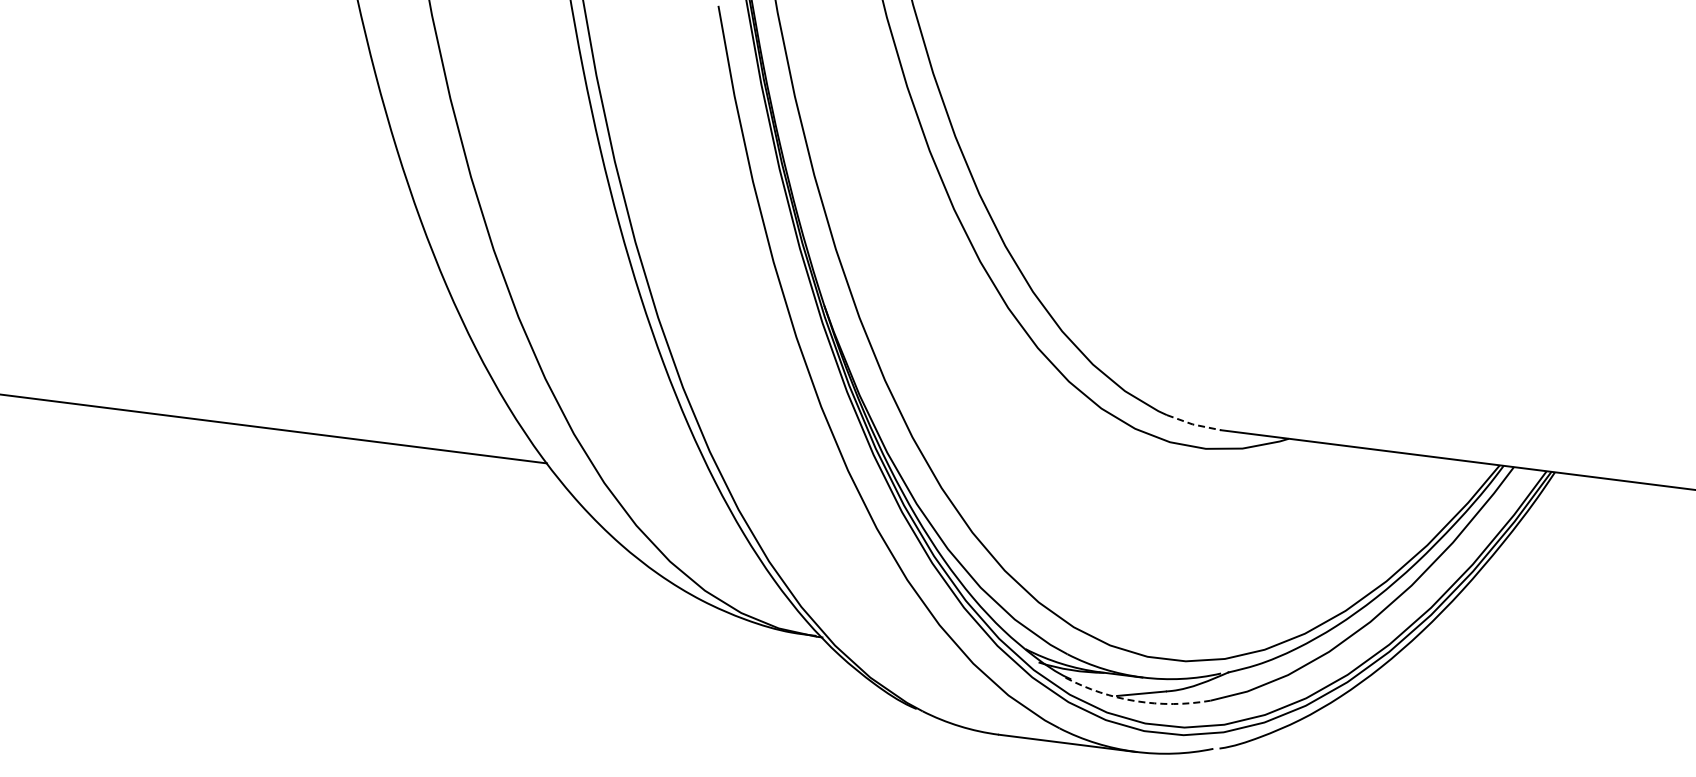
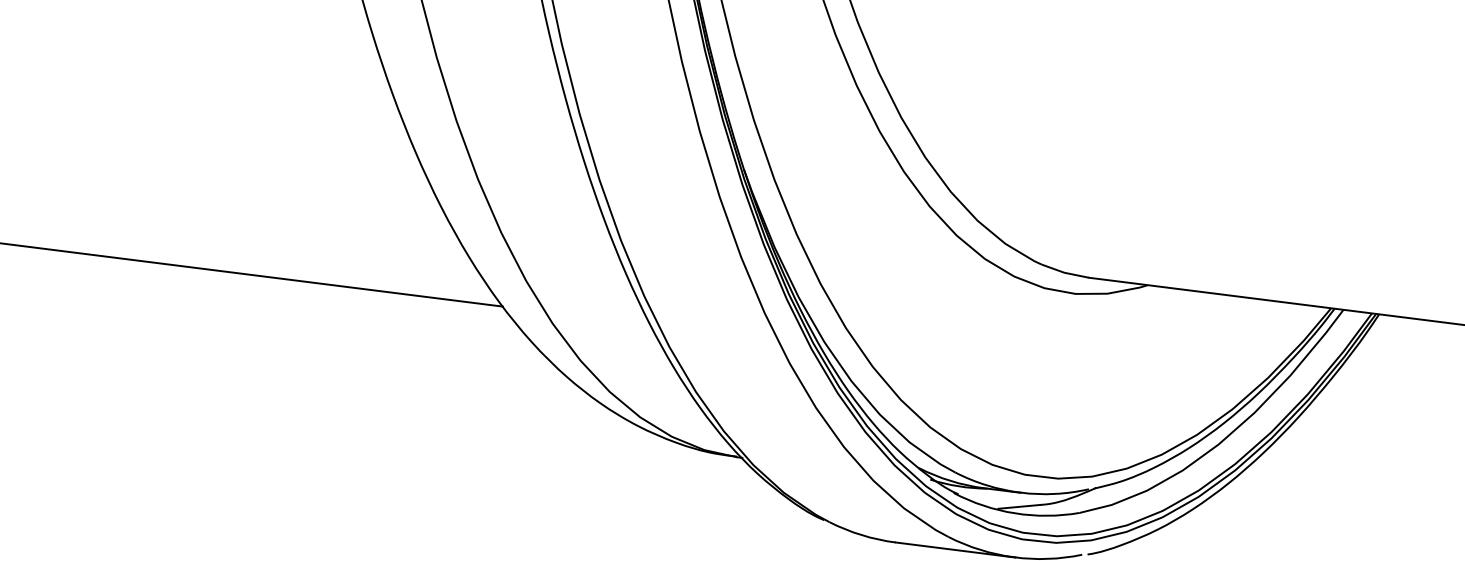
line: (1192, 424) -> (1064, 272), dashed -> solid
arc: (1136, 701) -> (1015, 513), dashed -> solid

